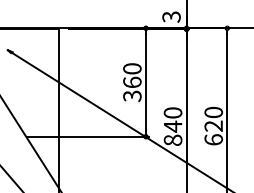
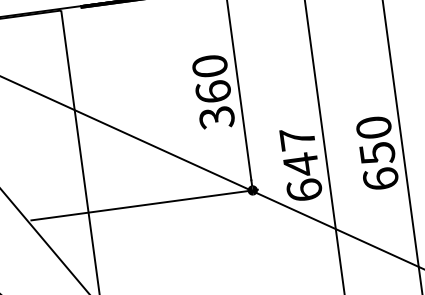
text: (172, 126) -> (299, 164), 840 -> 647
text: (213, 126) -> (377, 154), 620 -> 650

